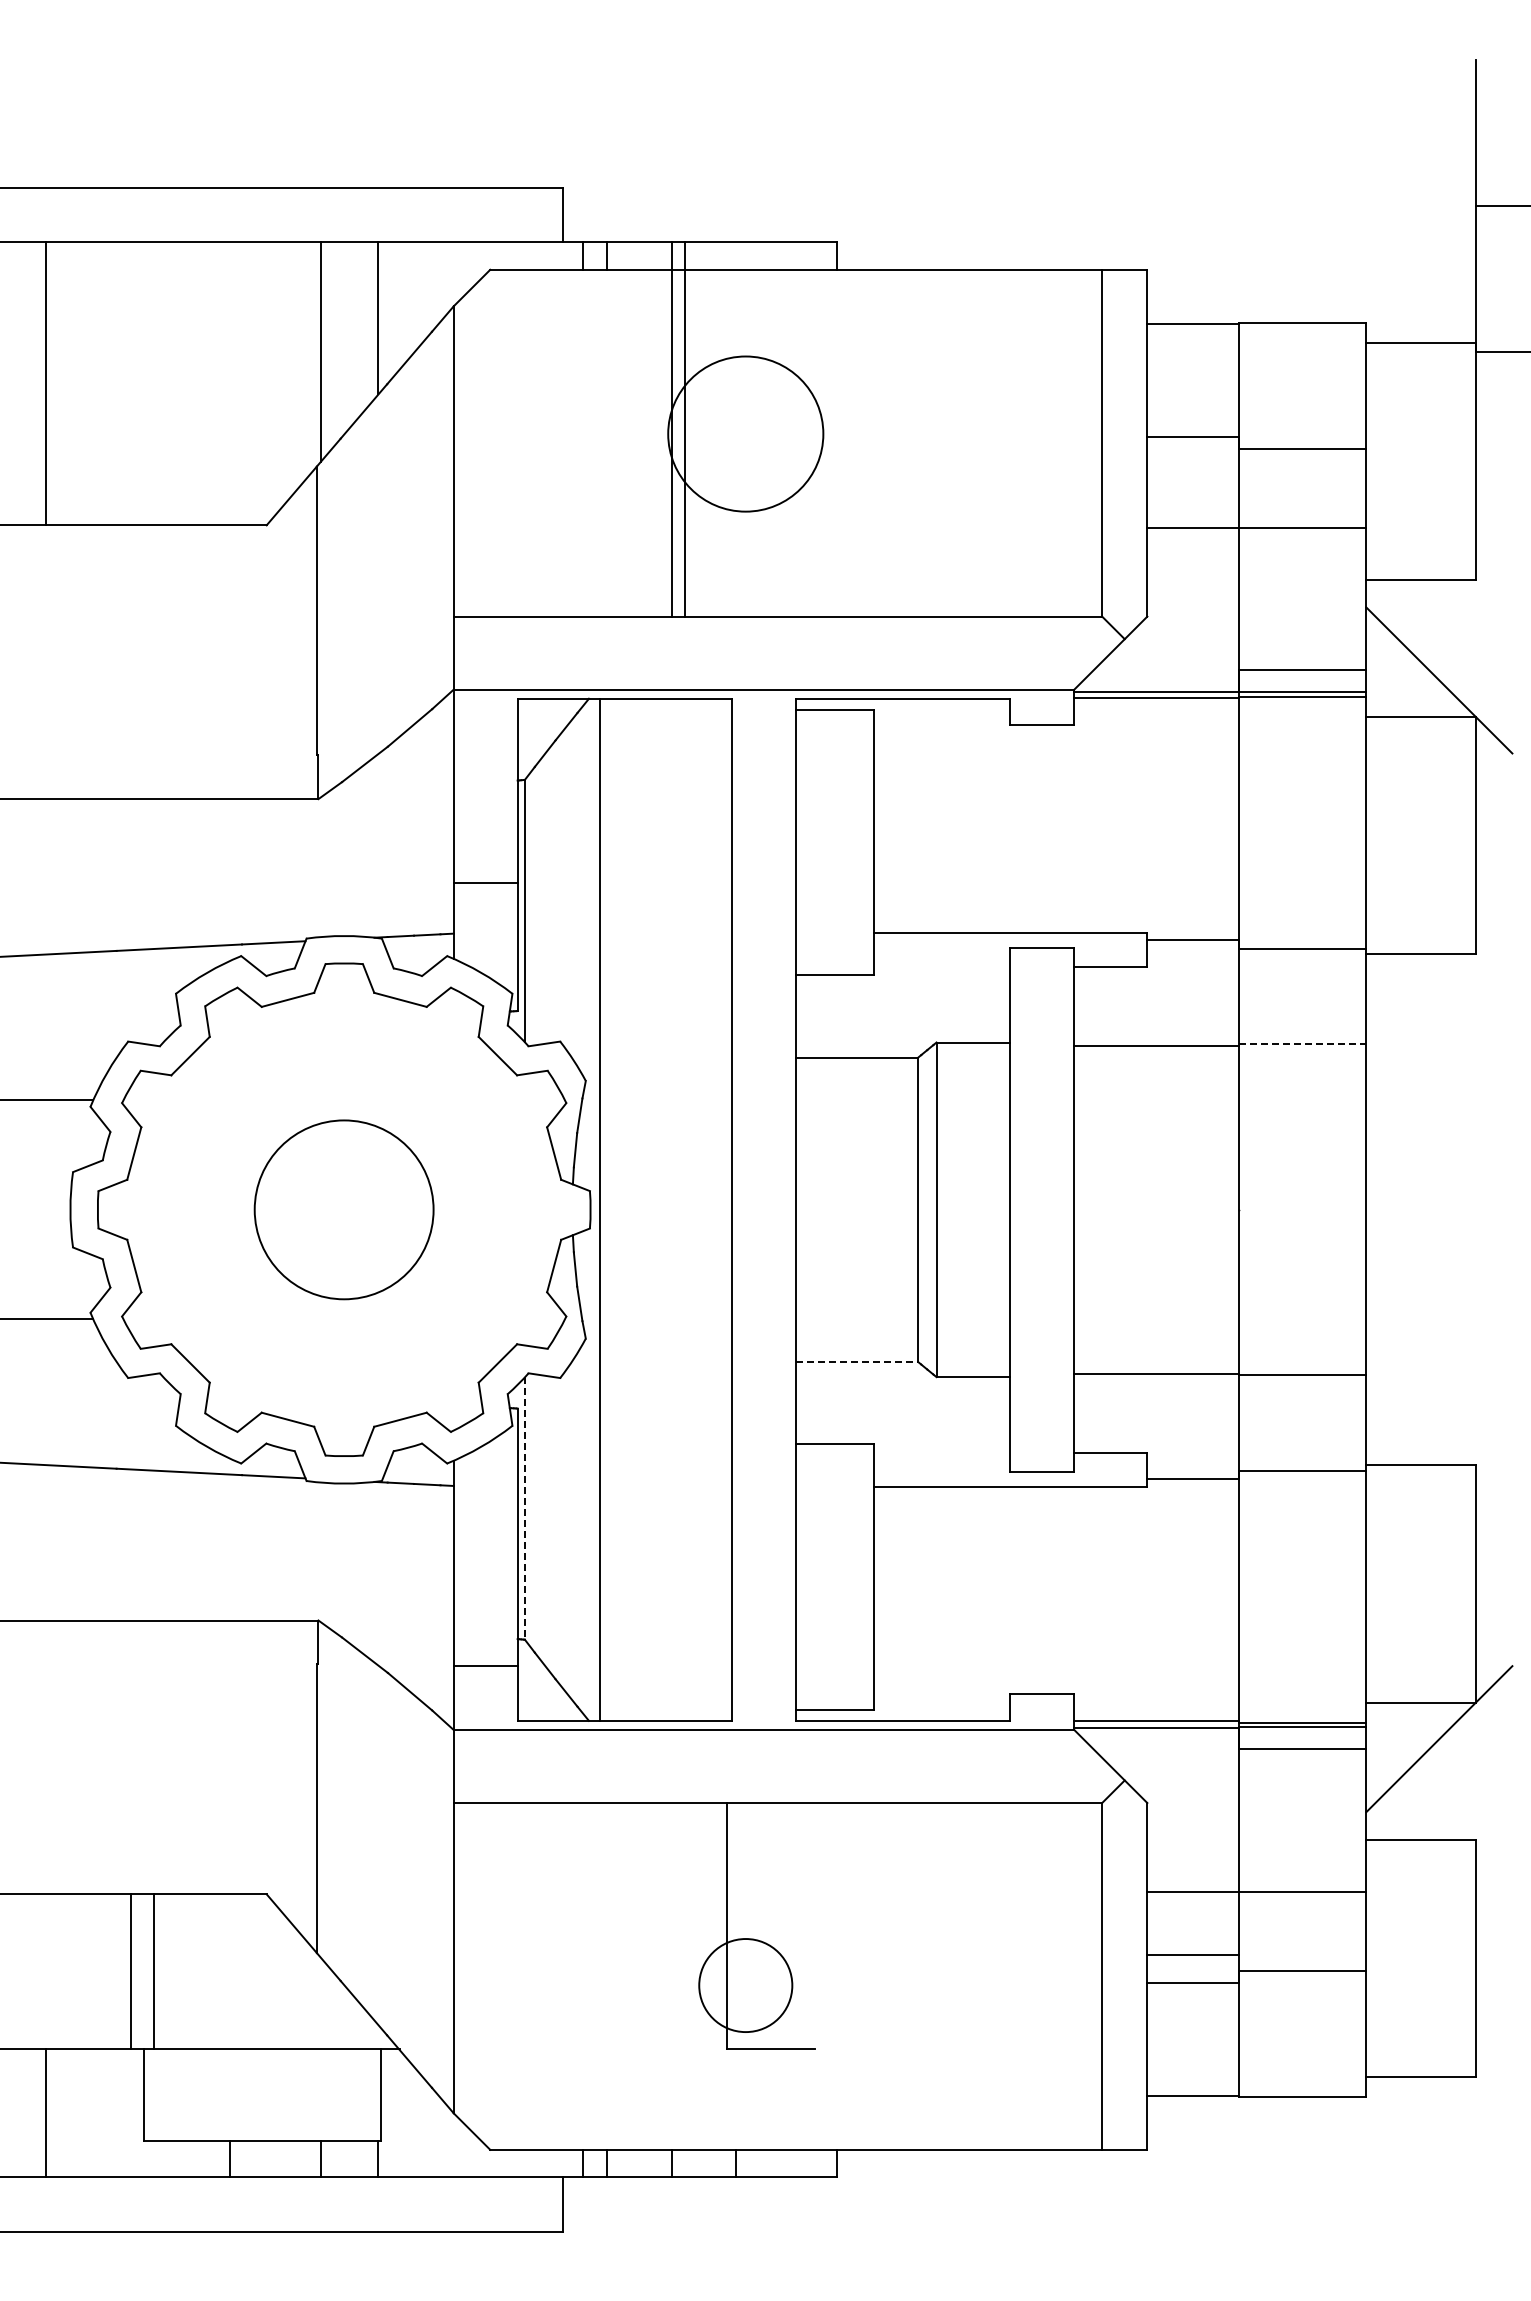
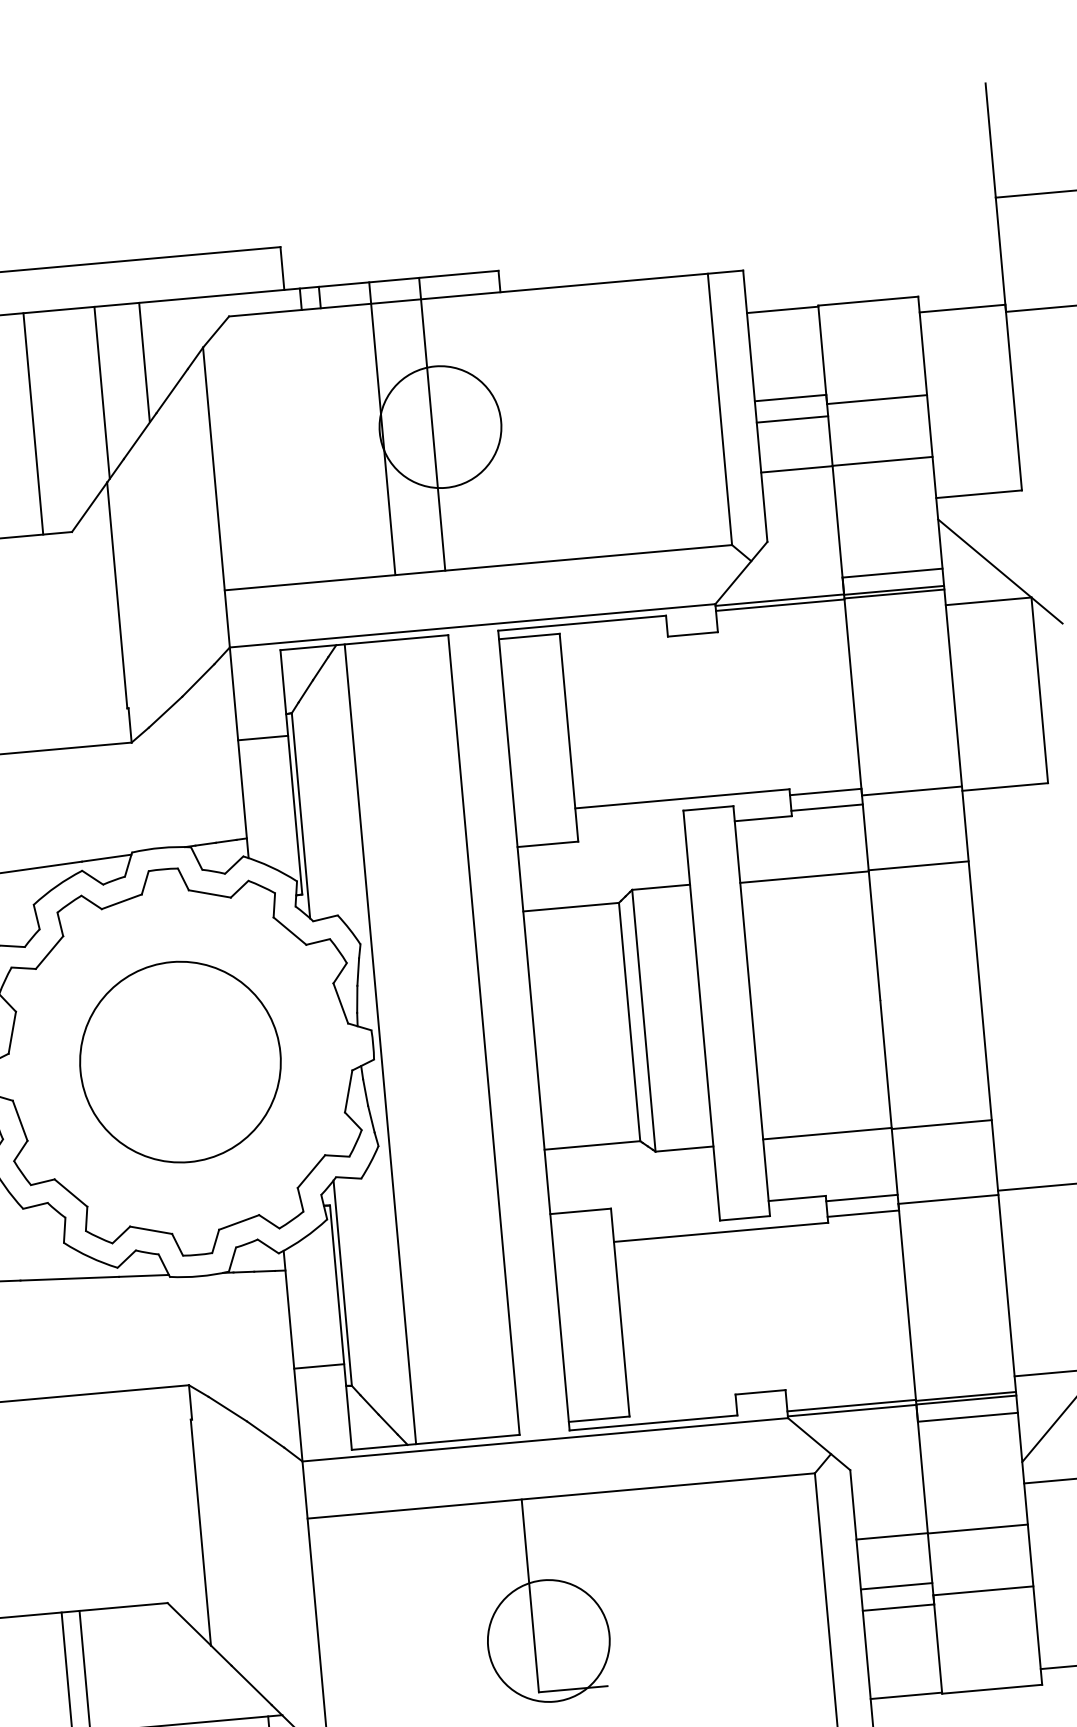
line: (229, 383) -> (33, 423), added
line: (684, 429) -> (432, 424), moved
line: (1192, 464) -> (792, 419), added
line: (485, 883) -> (263, 738), moved
line: (1192, 960) -> (826, 807), added
line: (1302, 1044) -> (918, 865), dashed -> solid
circle: (343, 1209) -> (179, 1061), size x1.43
line: (857, 1362) -> (592, 1145), dashed -> solid
line: (1192, 1459) -> (861, 1198), added
line: (524, 1509) -> (342, 1284), dashed -> solid
line: (485, 1666) -> (319, 1366), moved
circle: (745, 1985) -> (548, 1640), size x1.67

